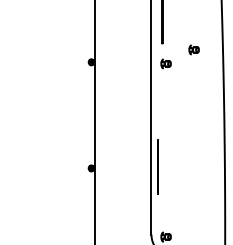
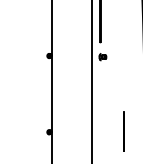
part: (193, 49) -> (122, 46), removed
line: (157, 166) -> (123, 130), moved

